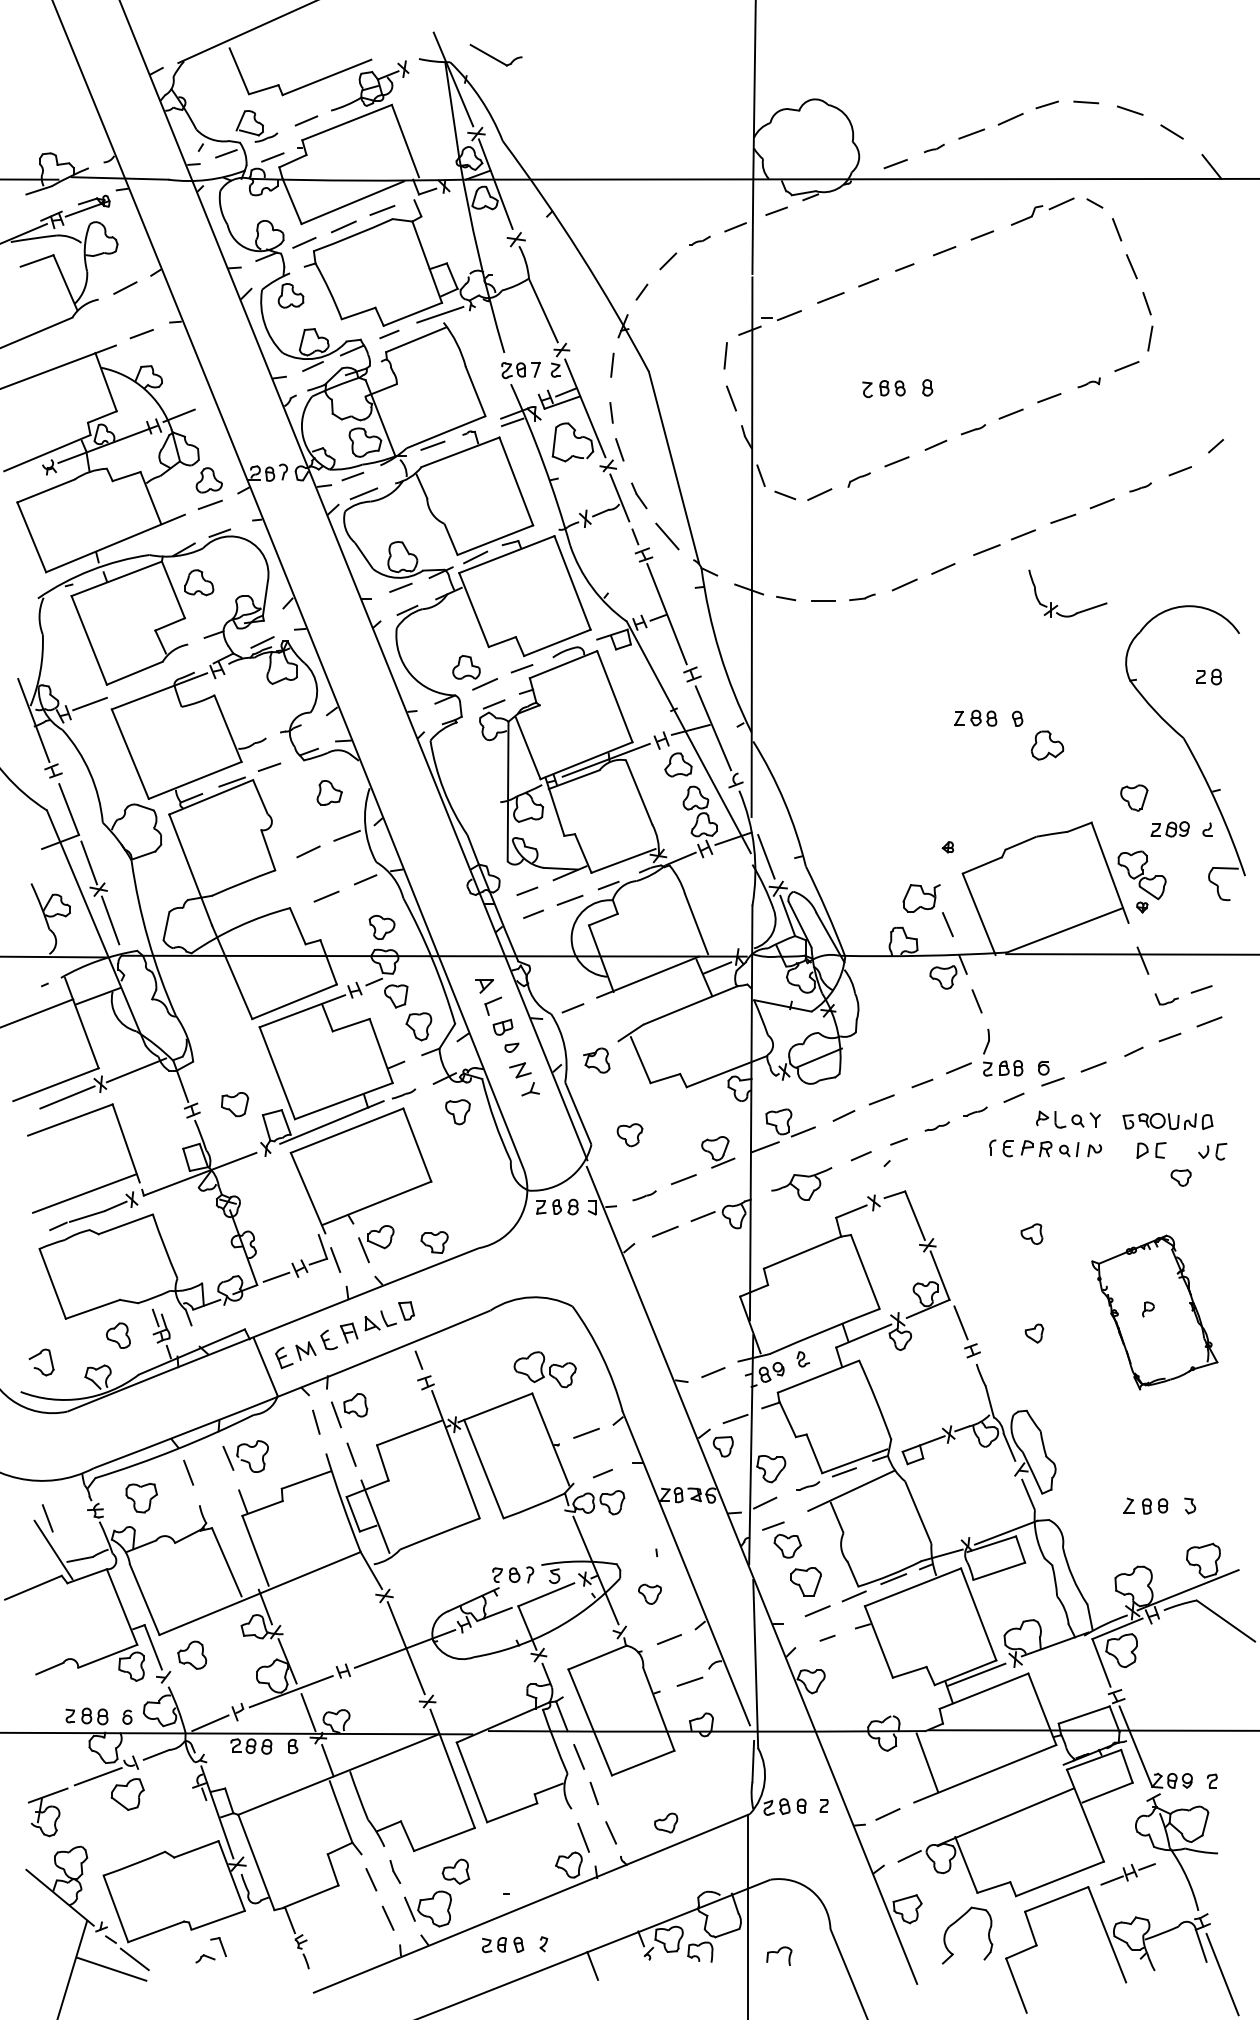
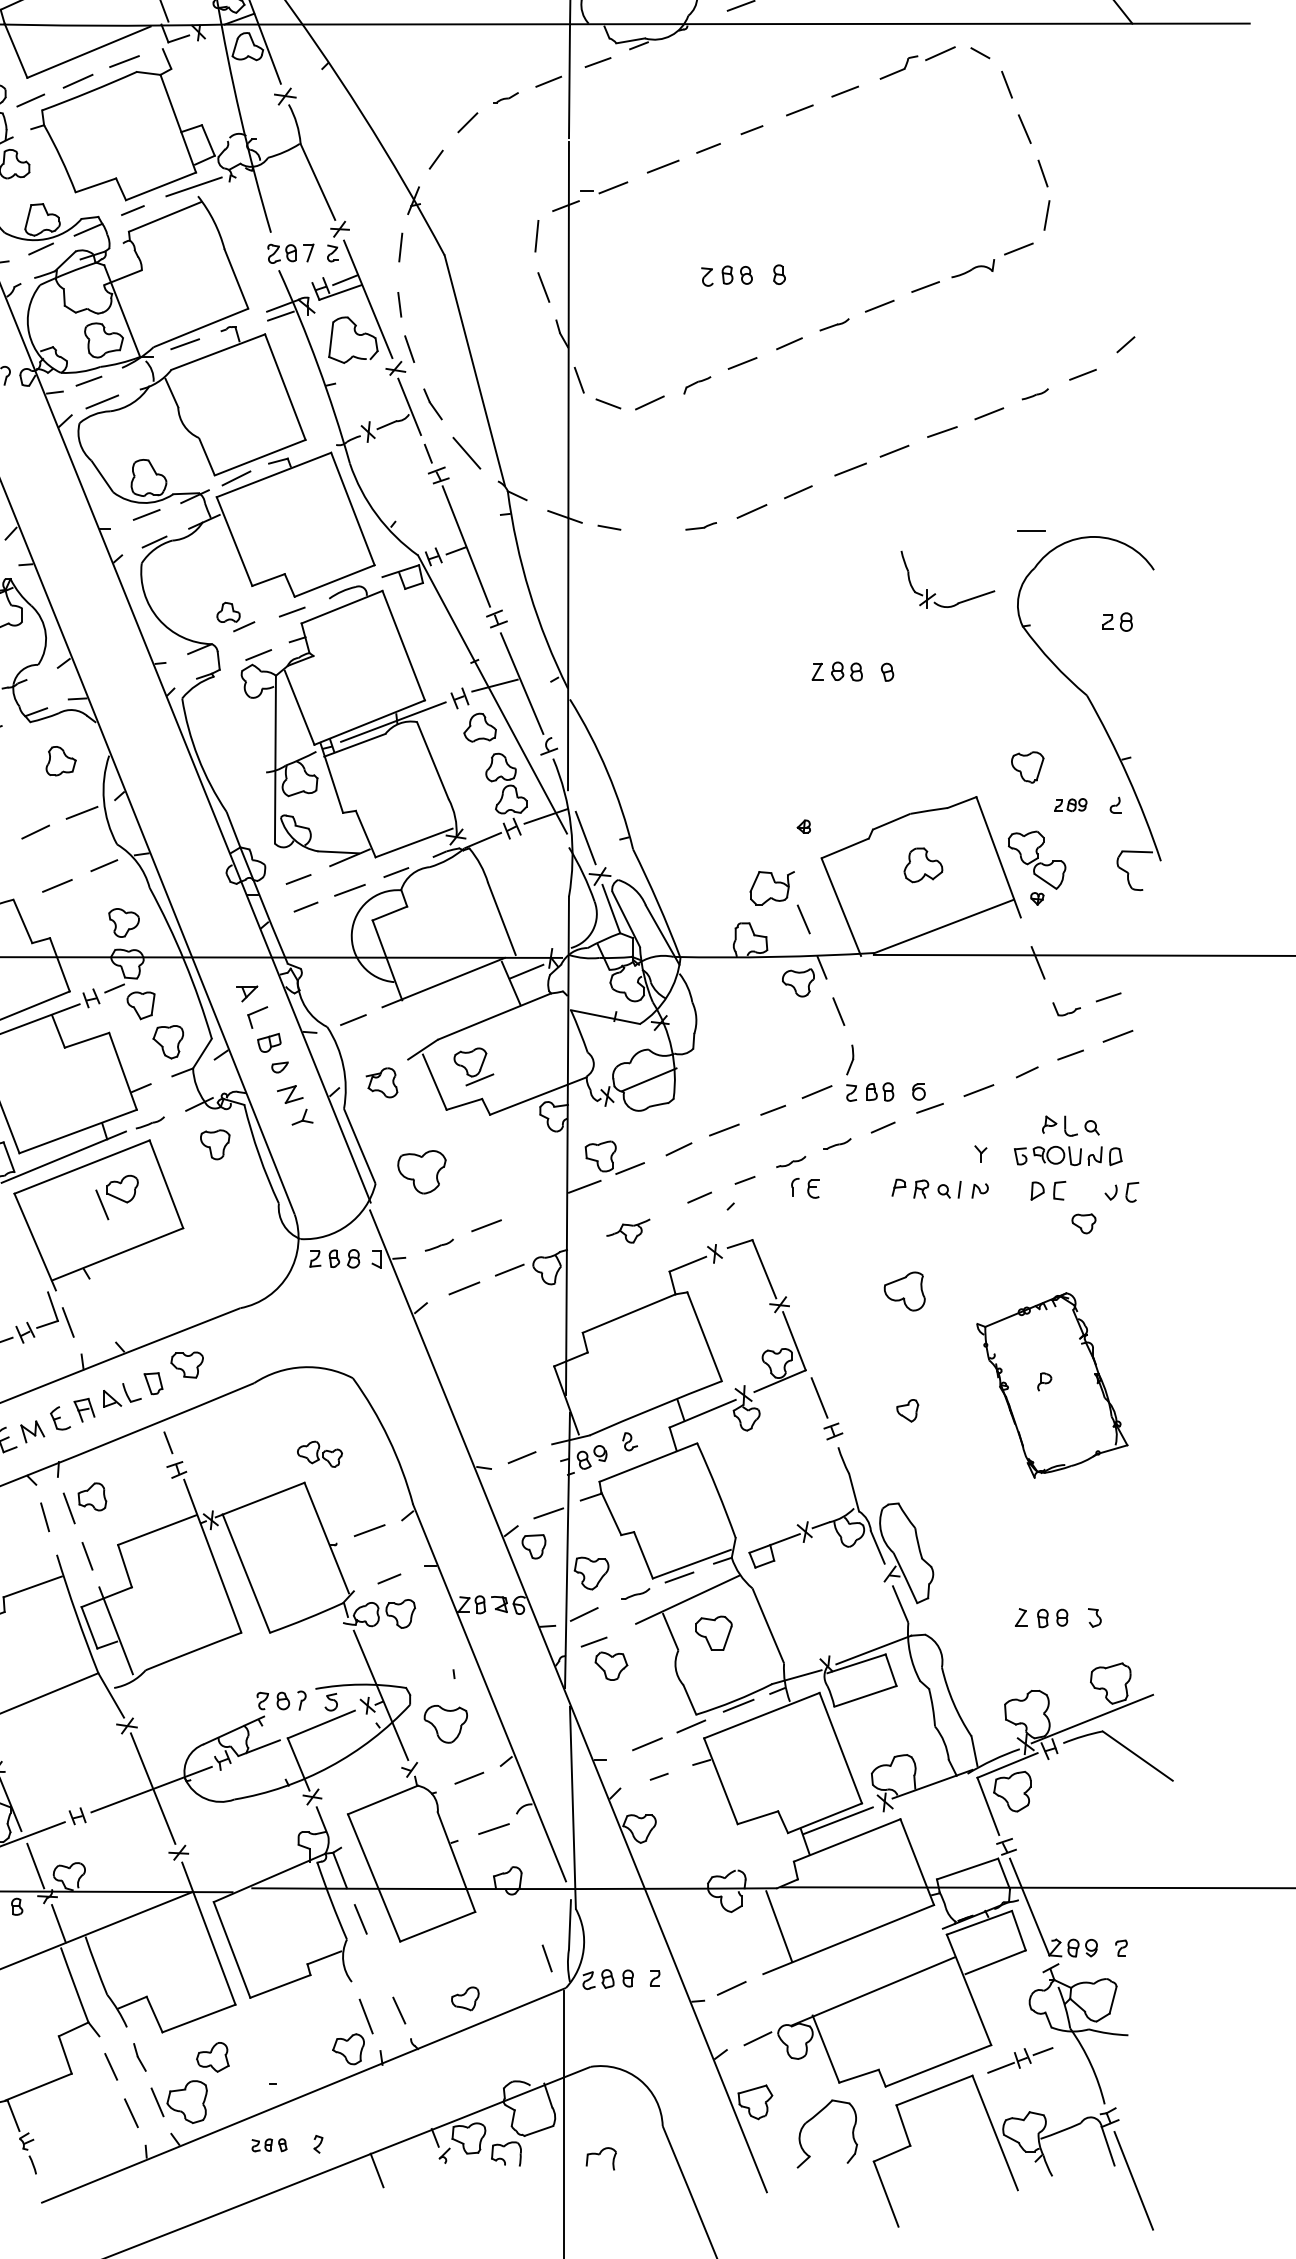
part: (1088, 382) -> (972, 268), size x1.6
line: (823, 600) -> (1031, 530), moved
part: (1057, 604) -> (935, 592), moved
part: (474, 672) -> (235, 616), size x0.7
part: (1047, 745) -> (923, 865), moved
part: (1169, 829) -> (1070, 805), size x0.7
part: (1060, 1119) -> (1071, 1125), moved
part: (629, 1135) -> (421, 1172), size x1.6
part: (1001, 1148) -> (805, 1188), moved
part: (718, 1152) -> (474, 1067), moved
part: (801, 1183) -> (627, 1230), size x0.6
part: (1031, 1233) -> (904, 1290), size x1.6
part: (434, 1242) -> (187, 1365), moved
part: (376, 1244) -> (117, 1198), moved
part: (544, 1369) -> (319, 1453), size x0.6
part: (805, 1581) -> (713, 1632), moved
part: (649, 1593) -> (445, 1723), size x1.6
line: (593, 1793) -> (546, 1958), moved
part: (503, 1944) -> (269, 2144), size x0.7

